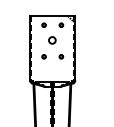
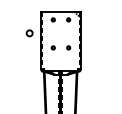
circle: (52, 40) -> (29, 33), moved

